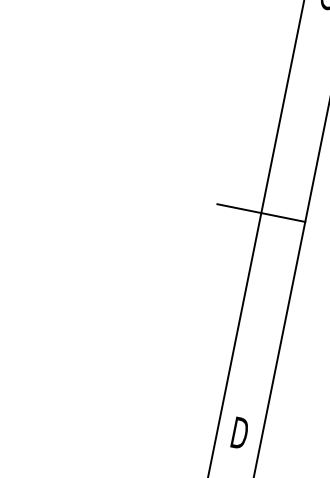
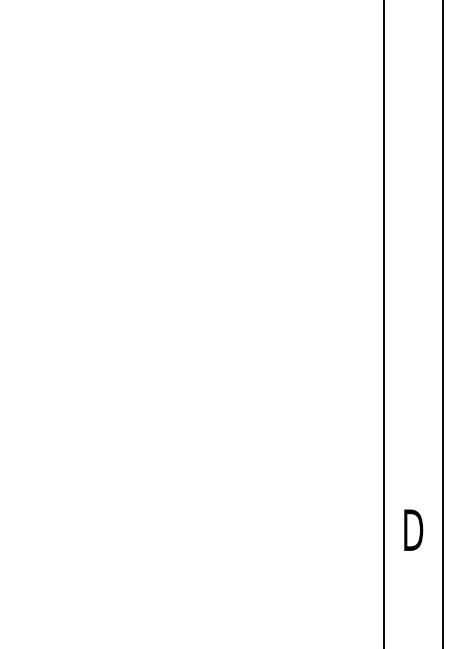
line: (261, 213) -> (383, 240), removed

